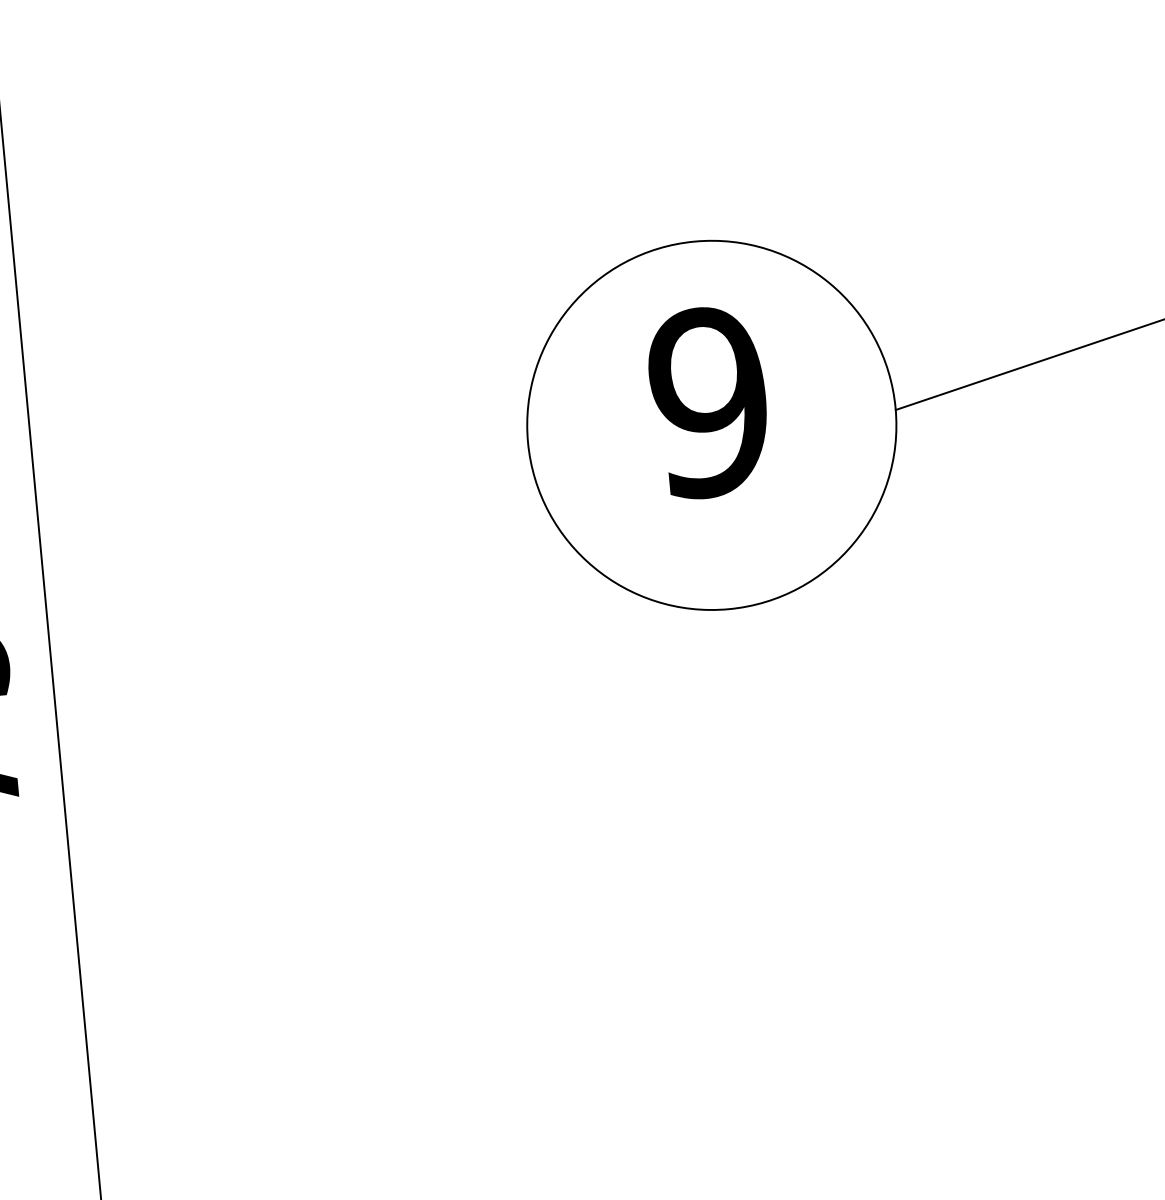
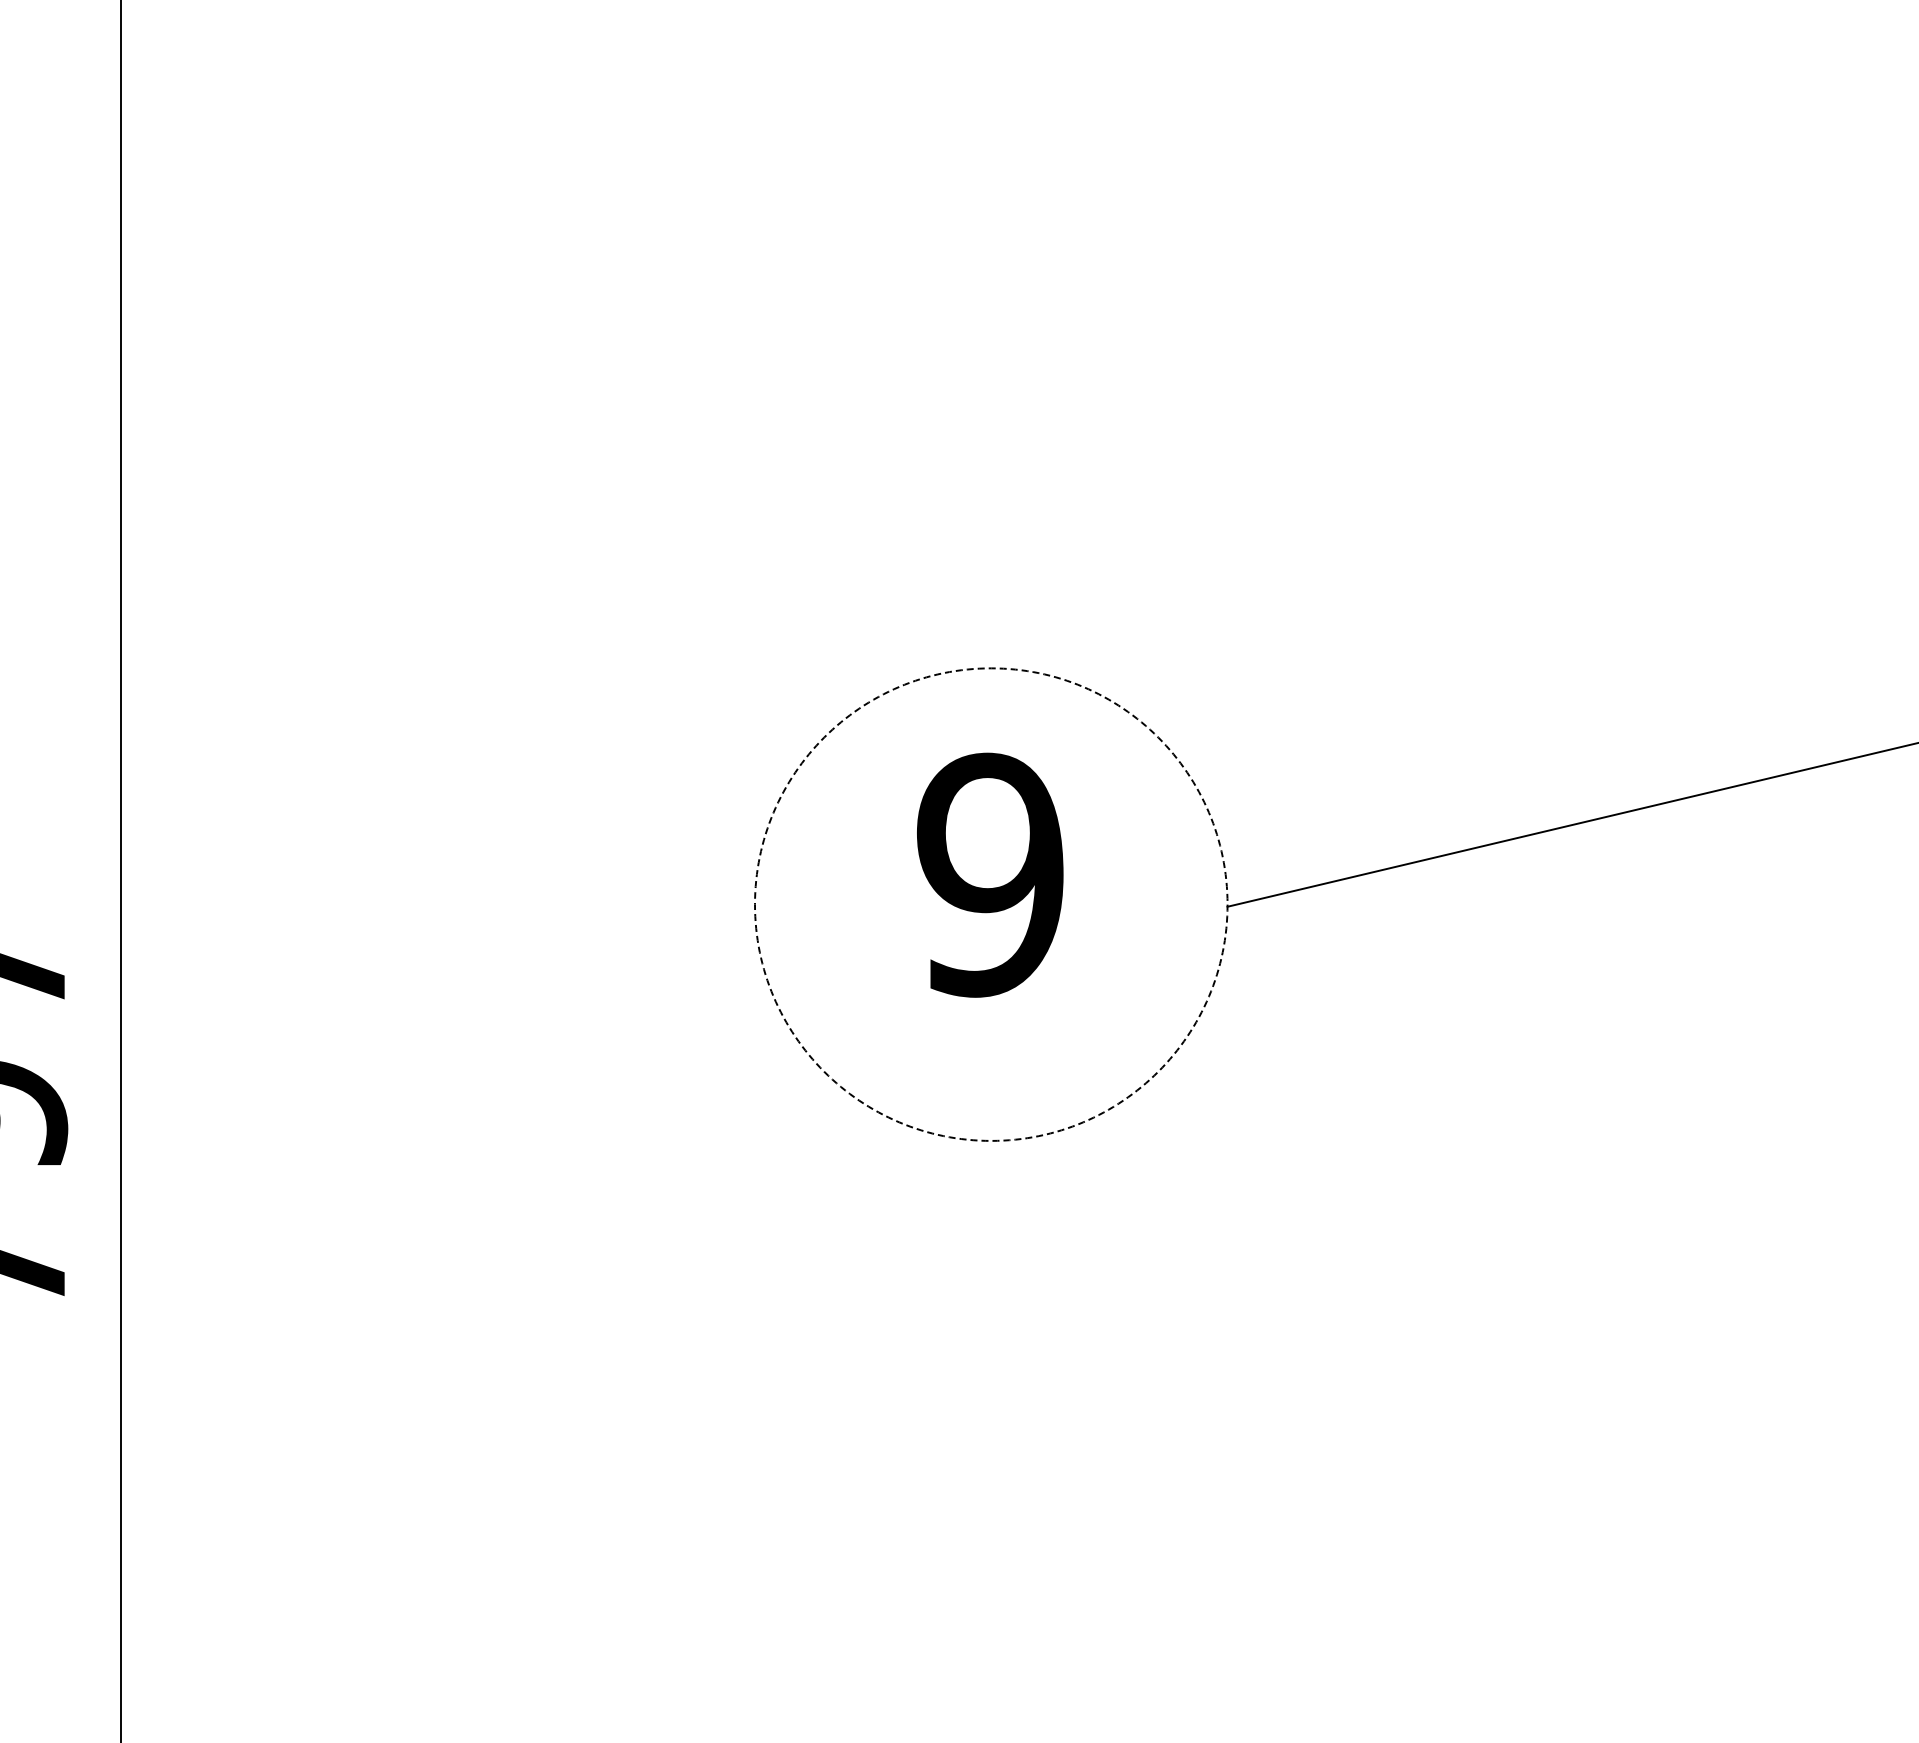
circle: (711, 425) -> (991, 904), solid -> dashed

